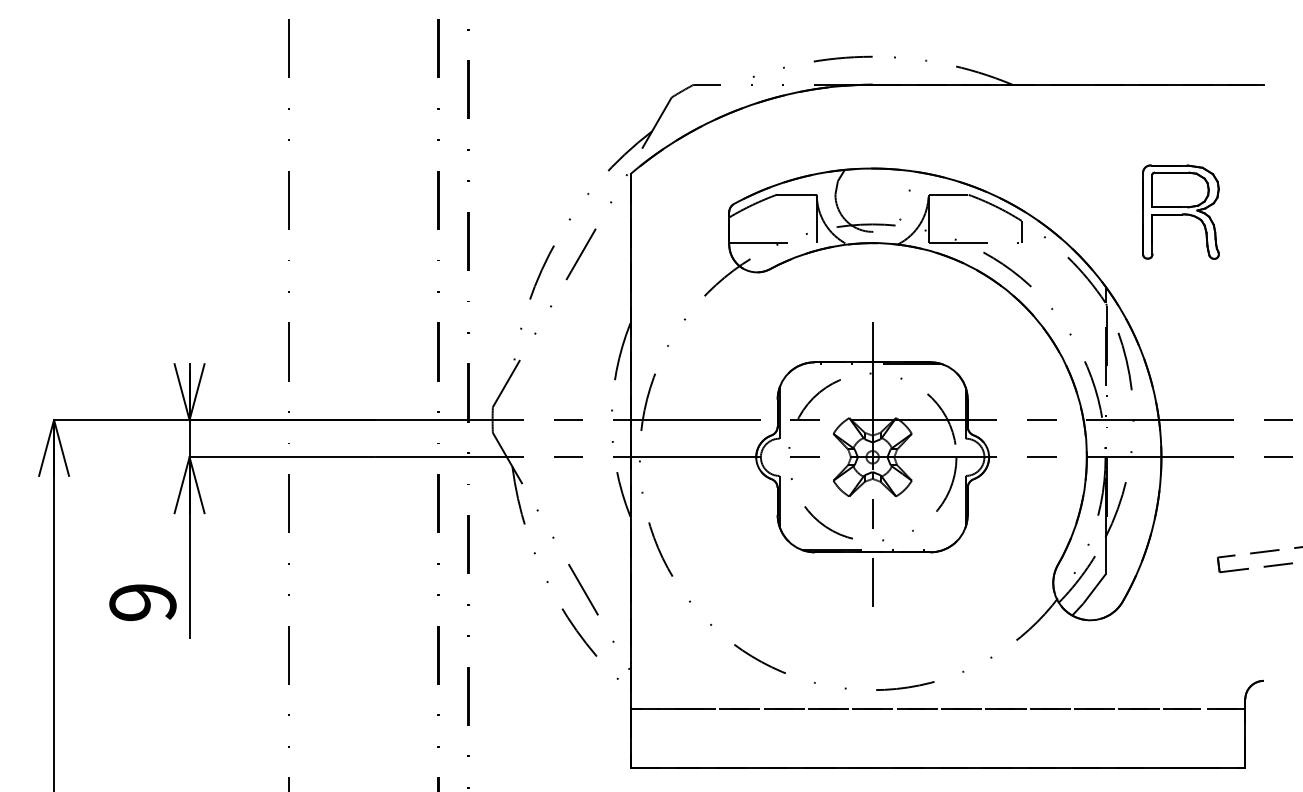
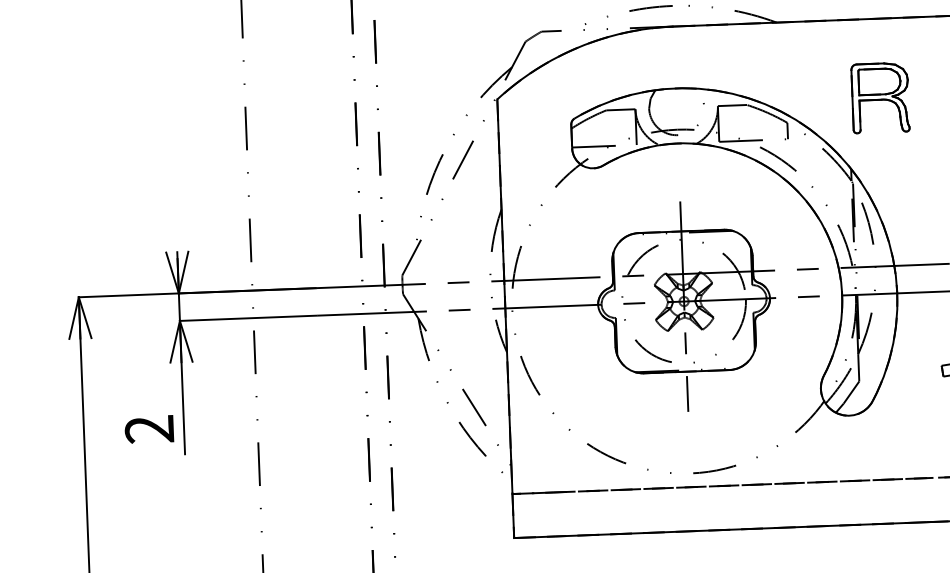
part: (1180, 211) -> (880, 97), moved
text: (142, 602) -> (149, 429), 9 -> 2

